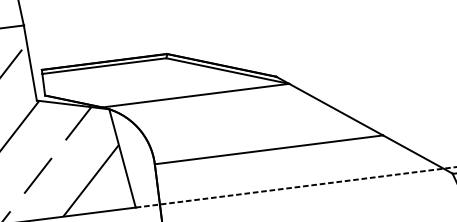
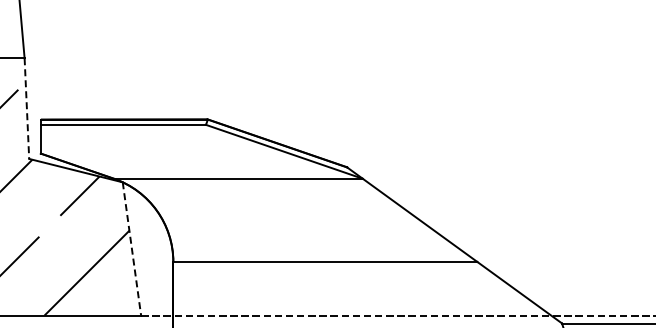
line: (30, 63) -> (26, 109), solid -> dashed
line: (123, 158) -> (132, 249), solid -> dashed

